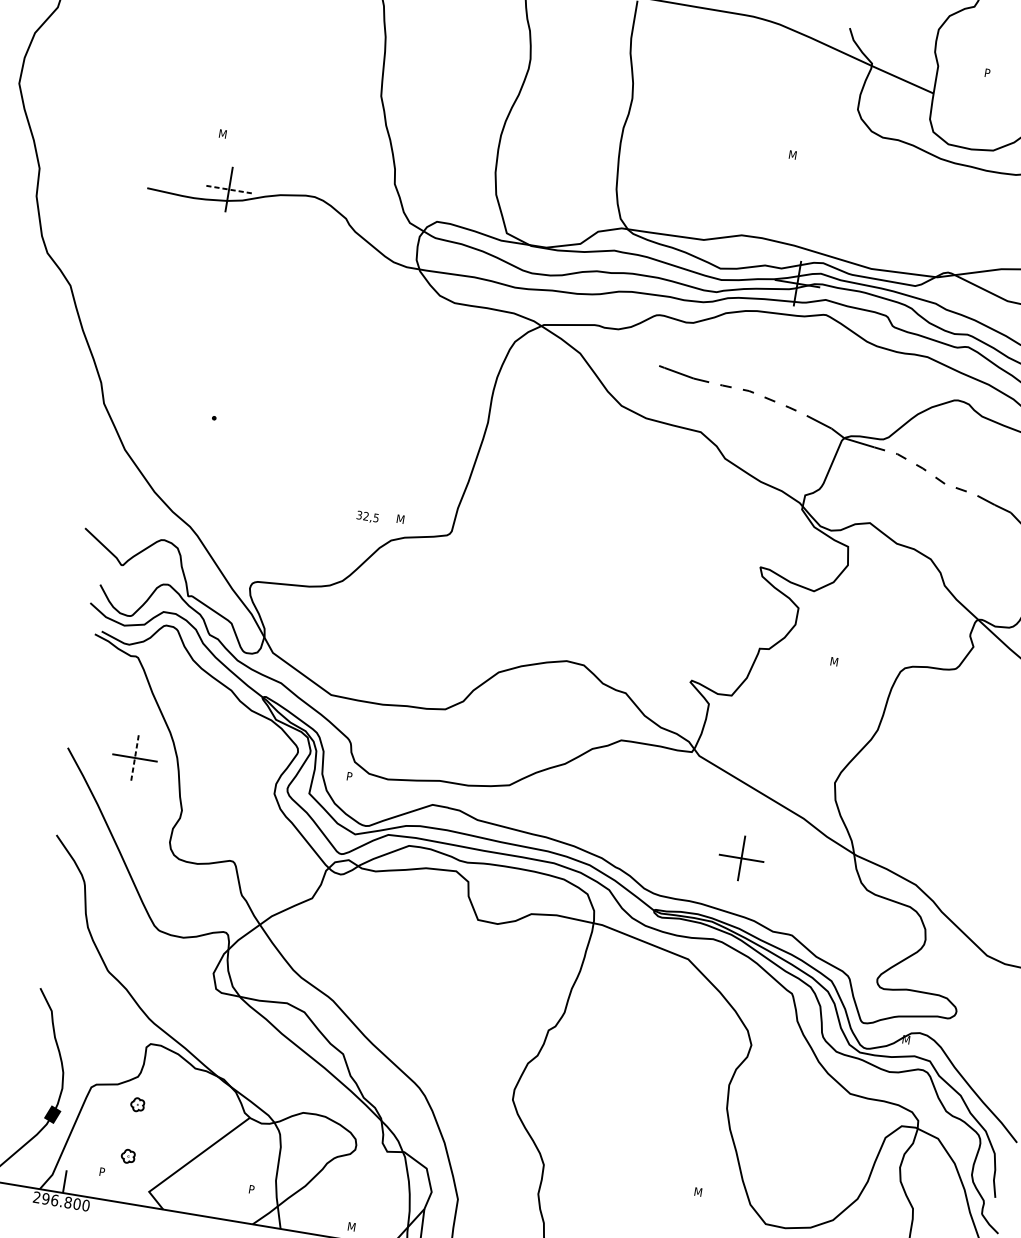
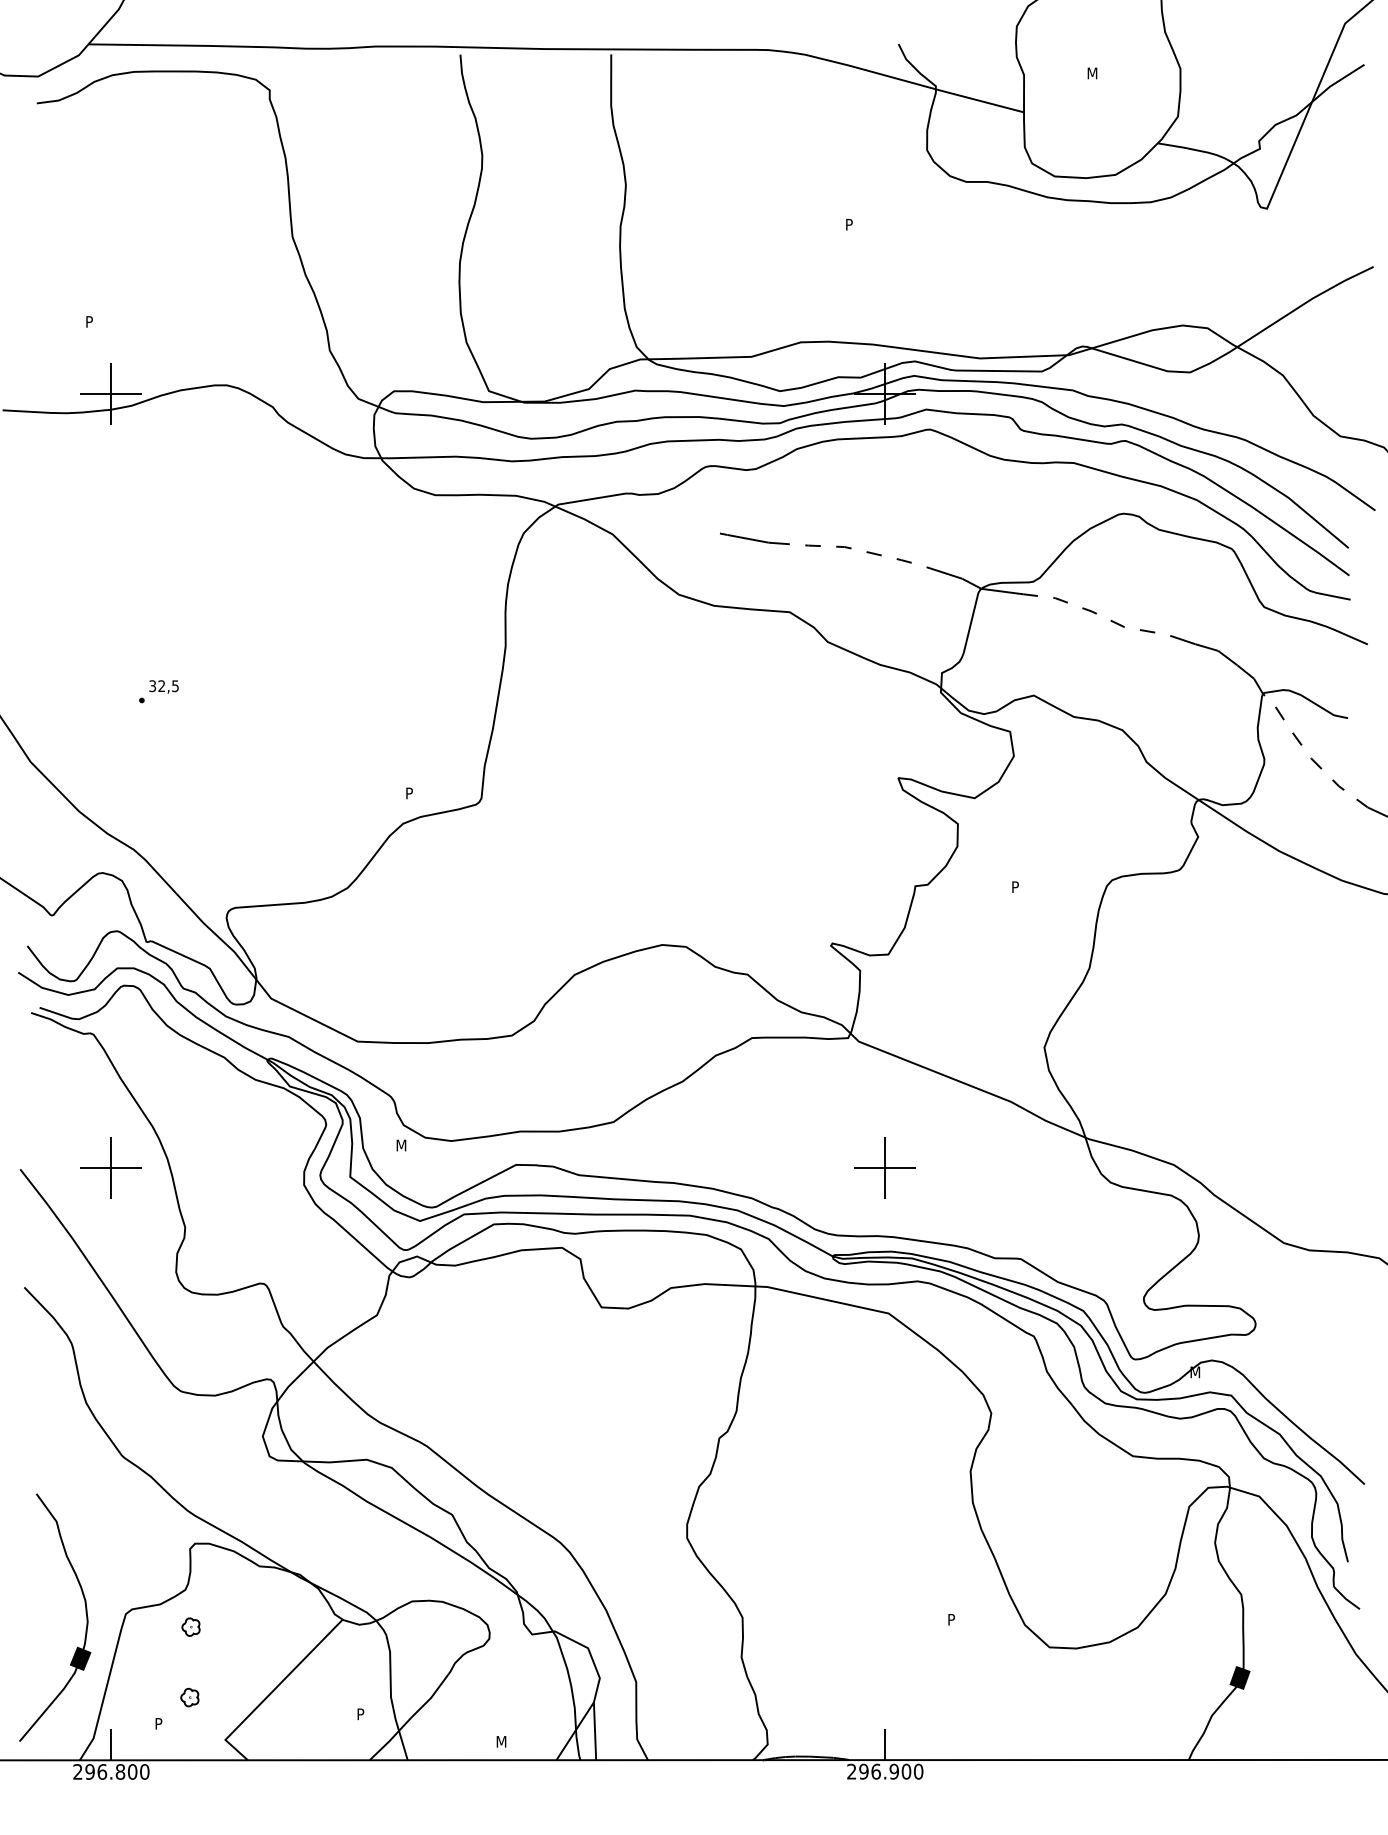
text: (989, 73) -> (1093, 73), P -> M
text: (223, 133) -> (91, 321), M -> P
text: (793, 154) -> (851, 224), M -> P
line: (229, 189) -> (111, 394), dashed -> solid
text: (367, 516) -> (163, 686), moved
text: (400, 519) -> (411, 793), M -> P
text: (834, 661) -> (1017, 886), M -> P
line: (135, 758) -> (111, 1168), dashed -> solid
text: (351, 776) -> (402, 1145), P -> M
part: (741, 857) -> (884, 1167), moved
text: (698, 1191) -> (953, 1619), M -> P

